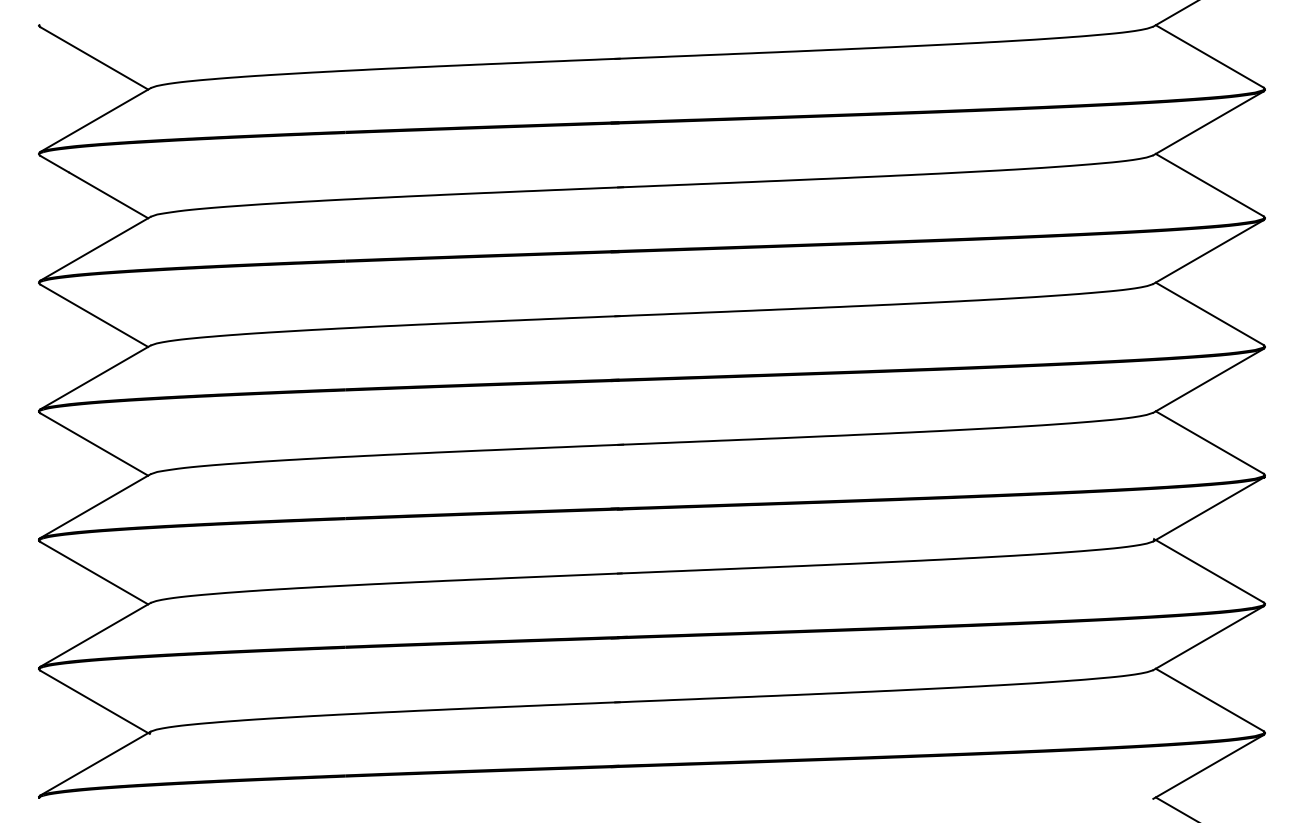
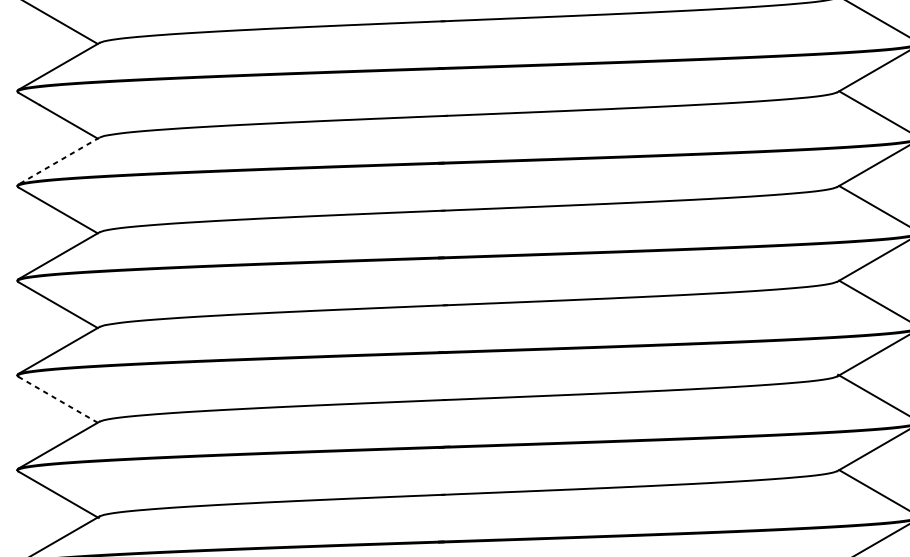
line: (95, 248) -> (59, 160), solid -> dashed
line: (94, 573) -> (58, 400), solid -> dashed

